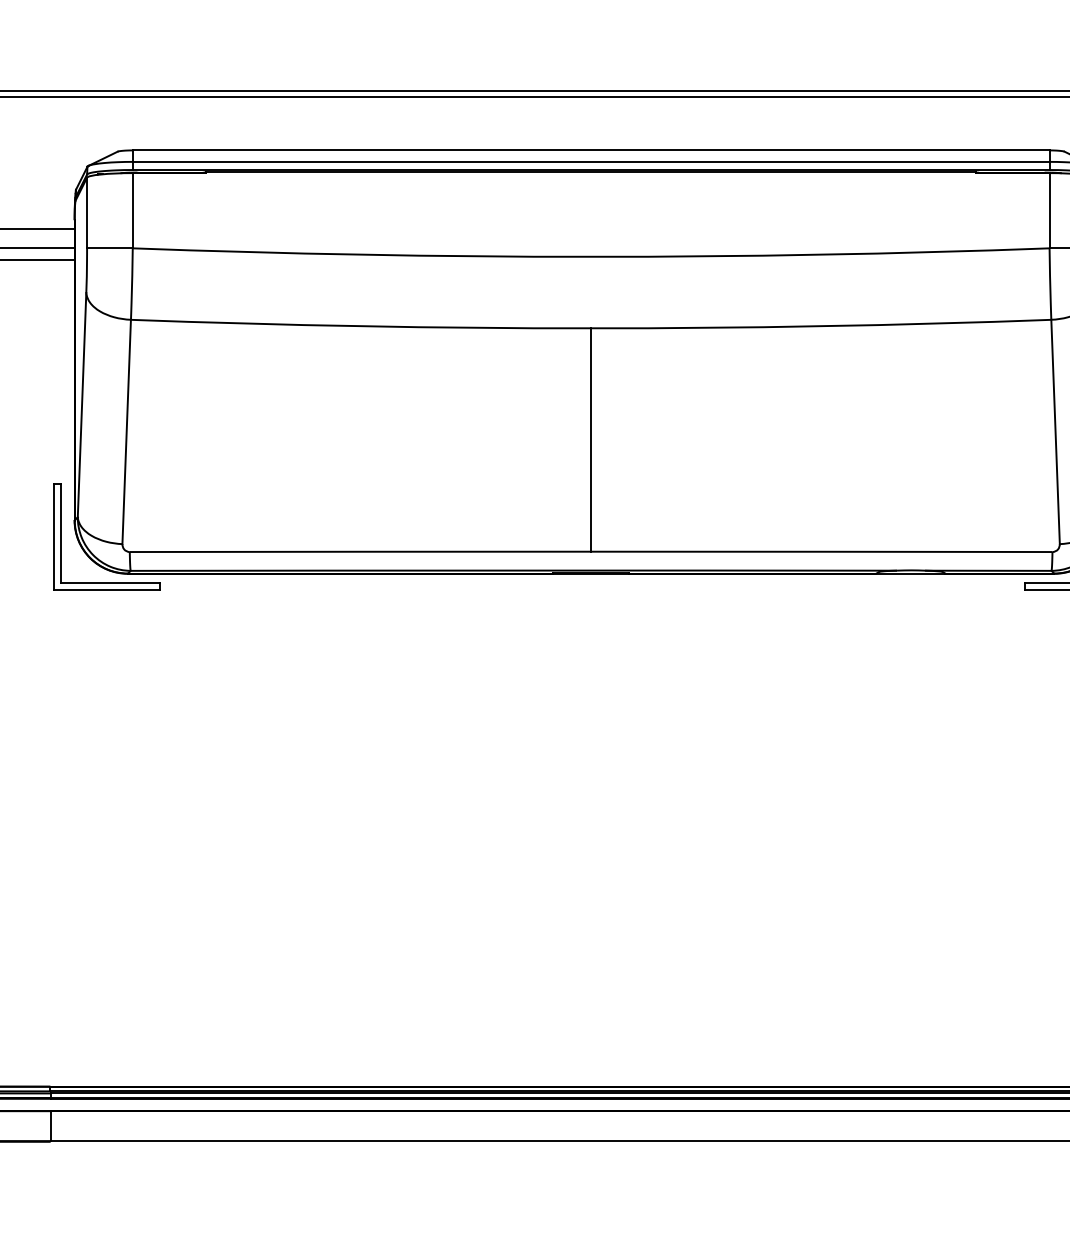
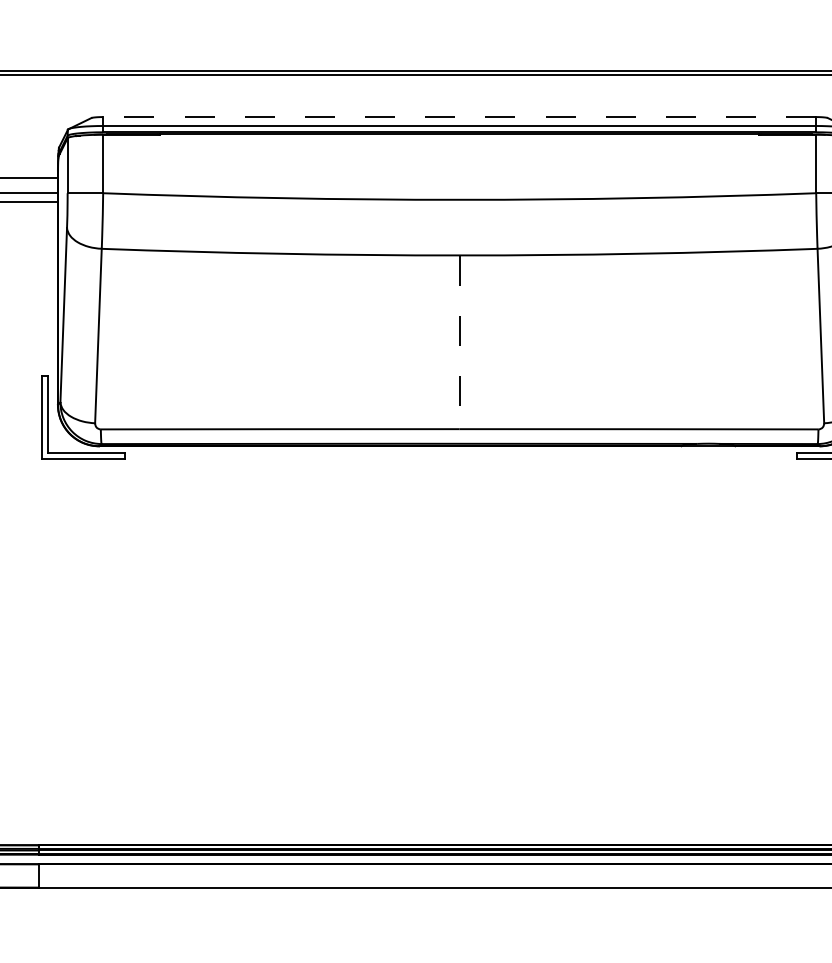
line: (590, 150) -> (459, 117), solid -> dashed
line: (590, 440) -> (459, 342), solid -> dashed

